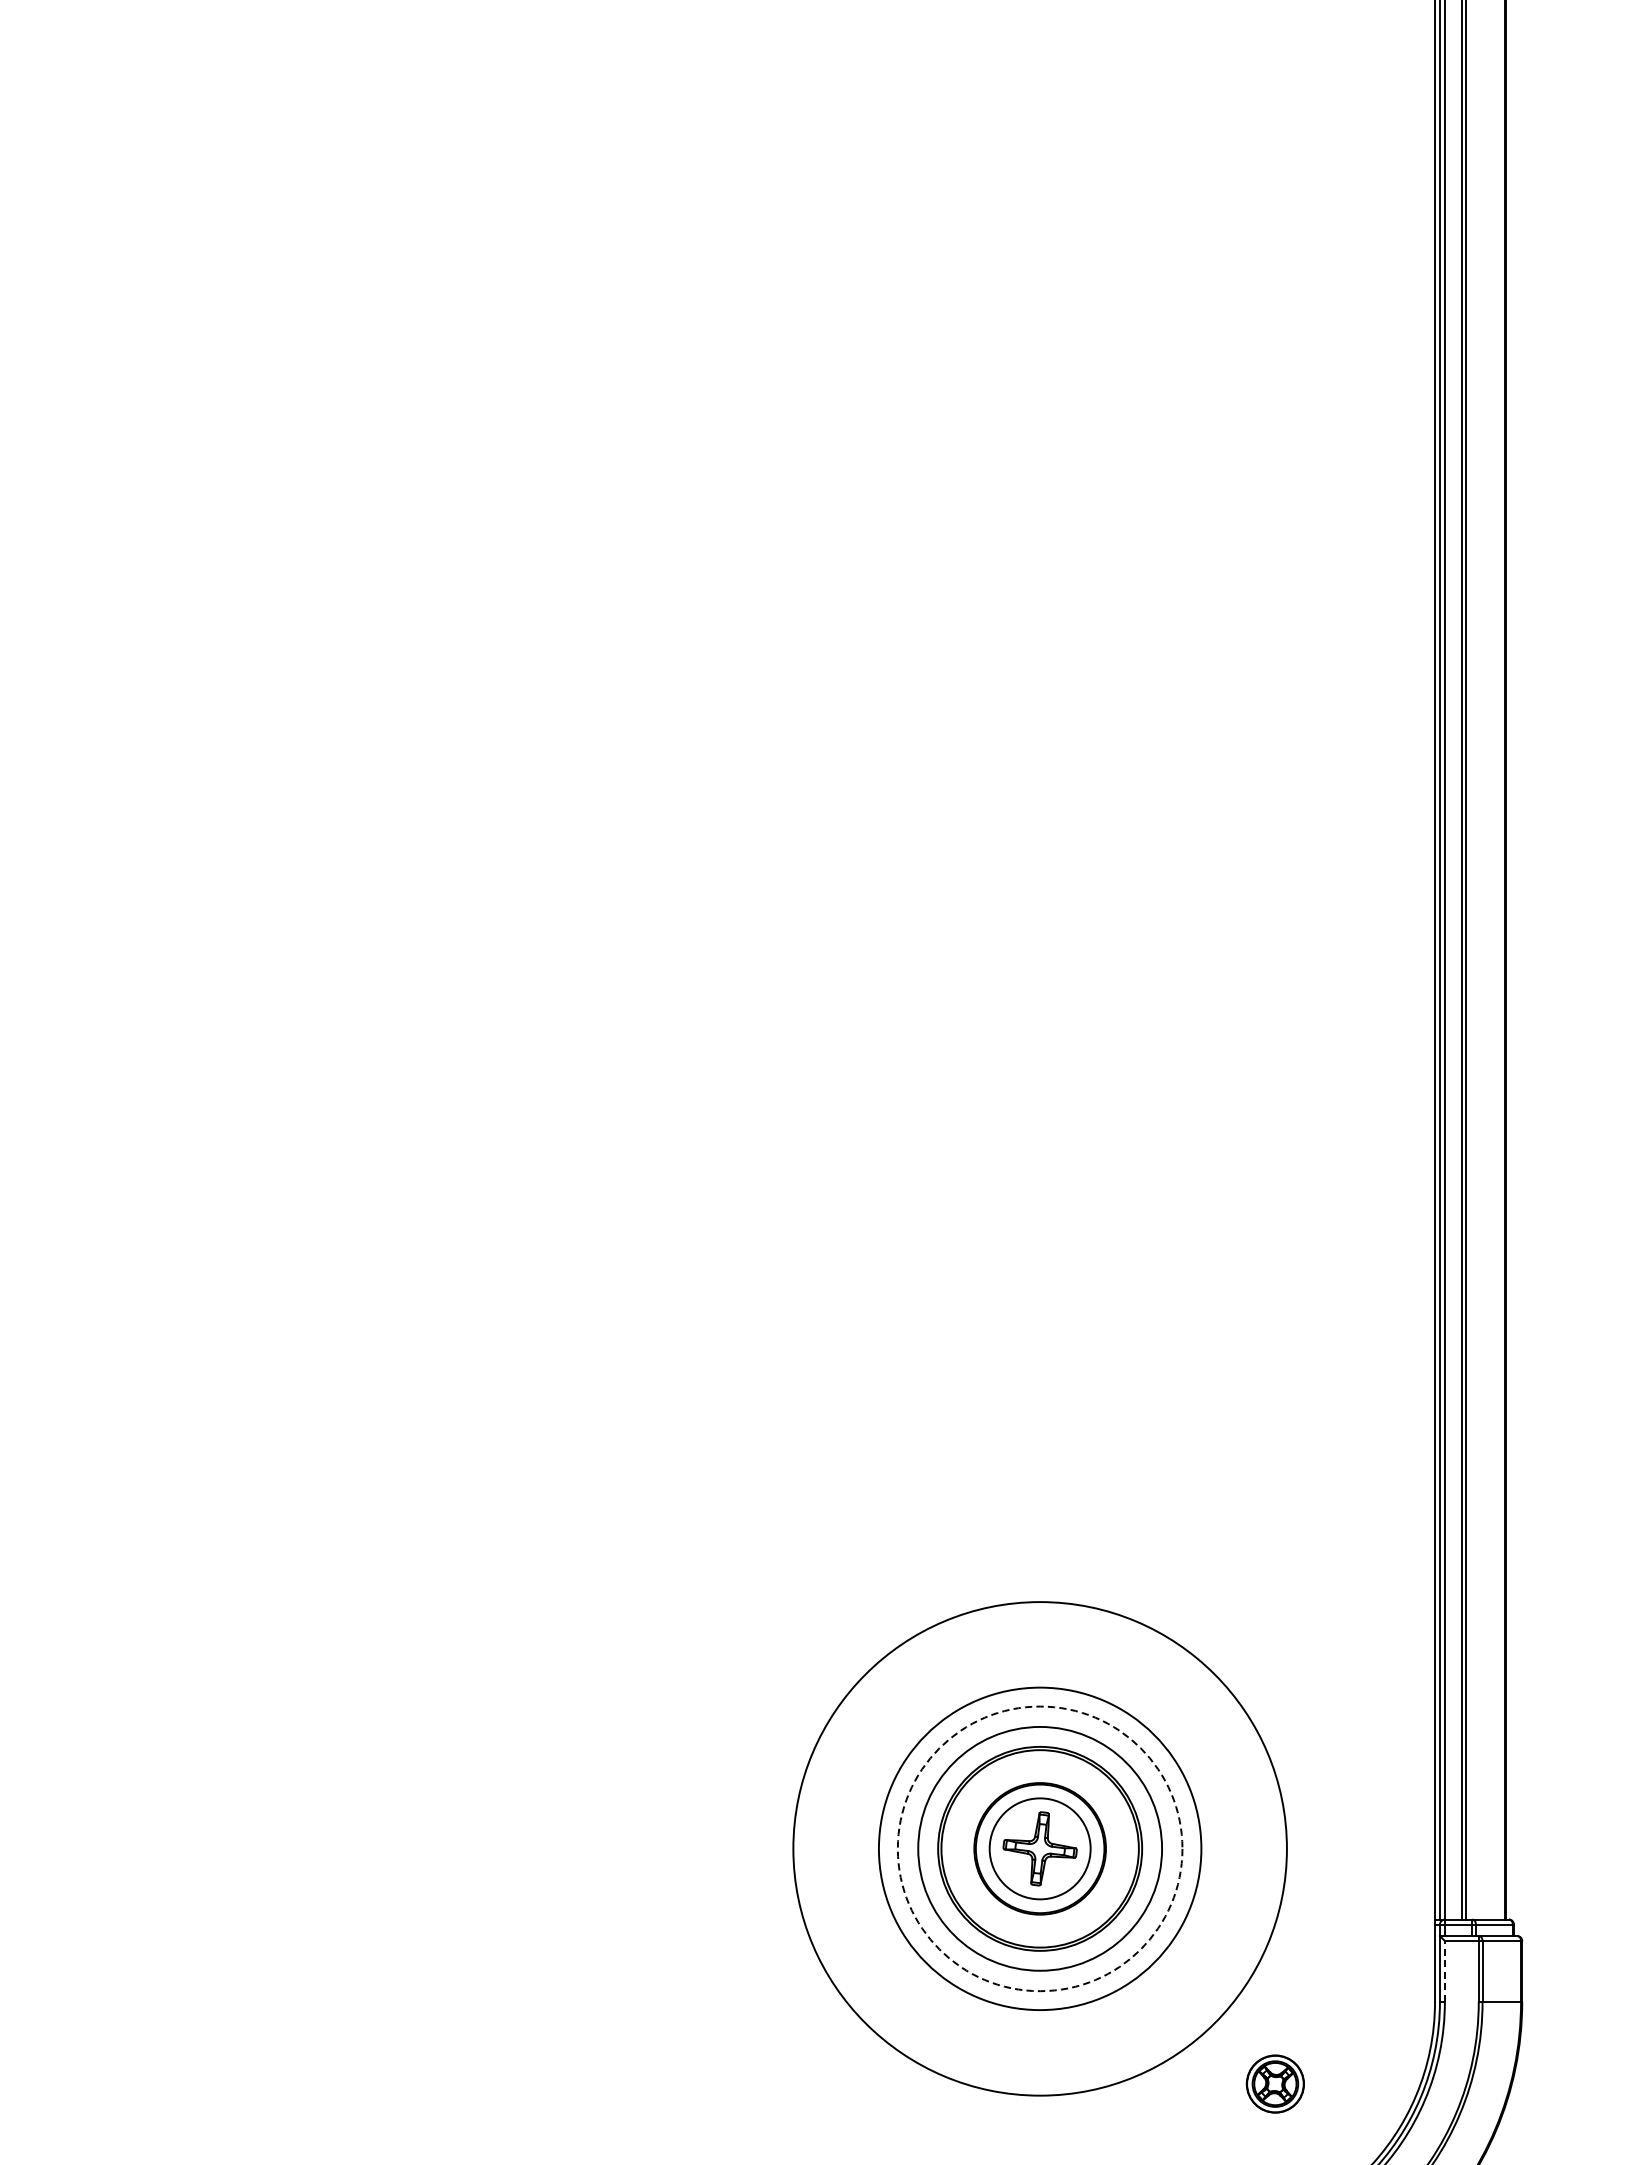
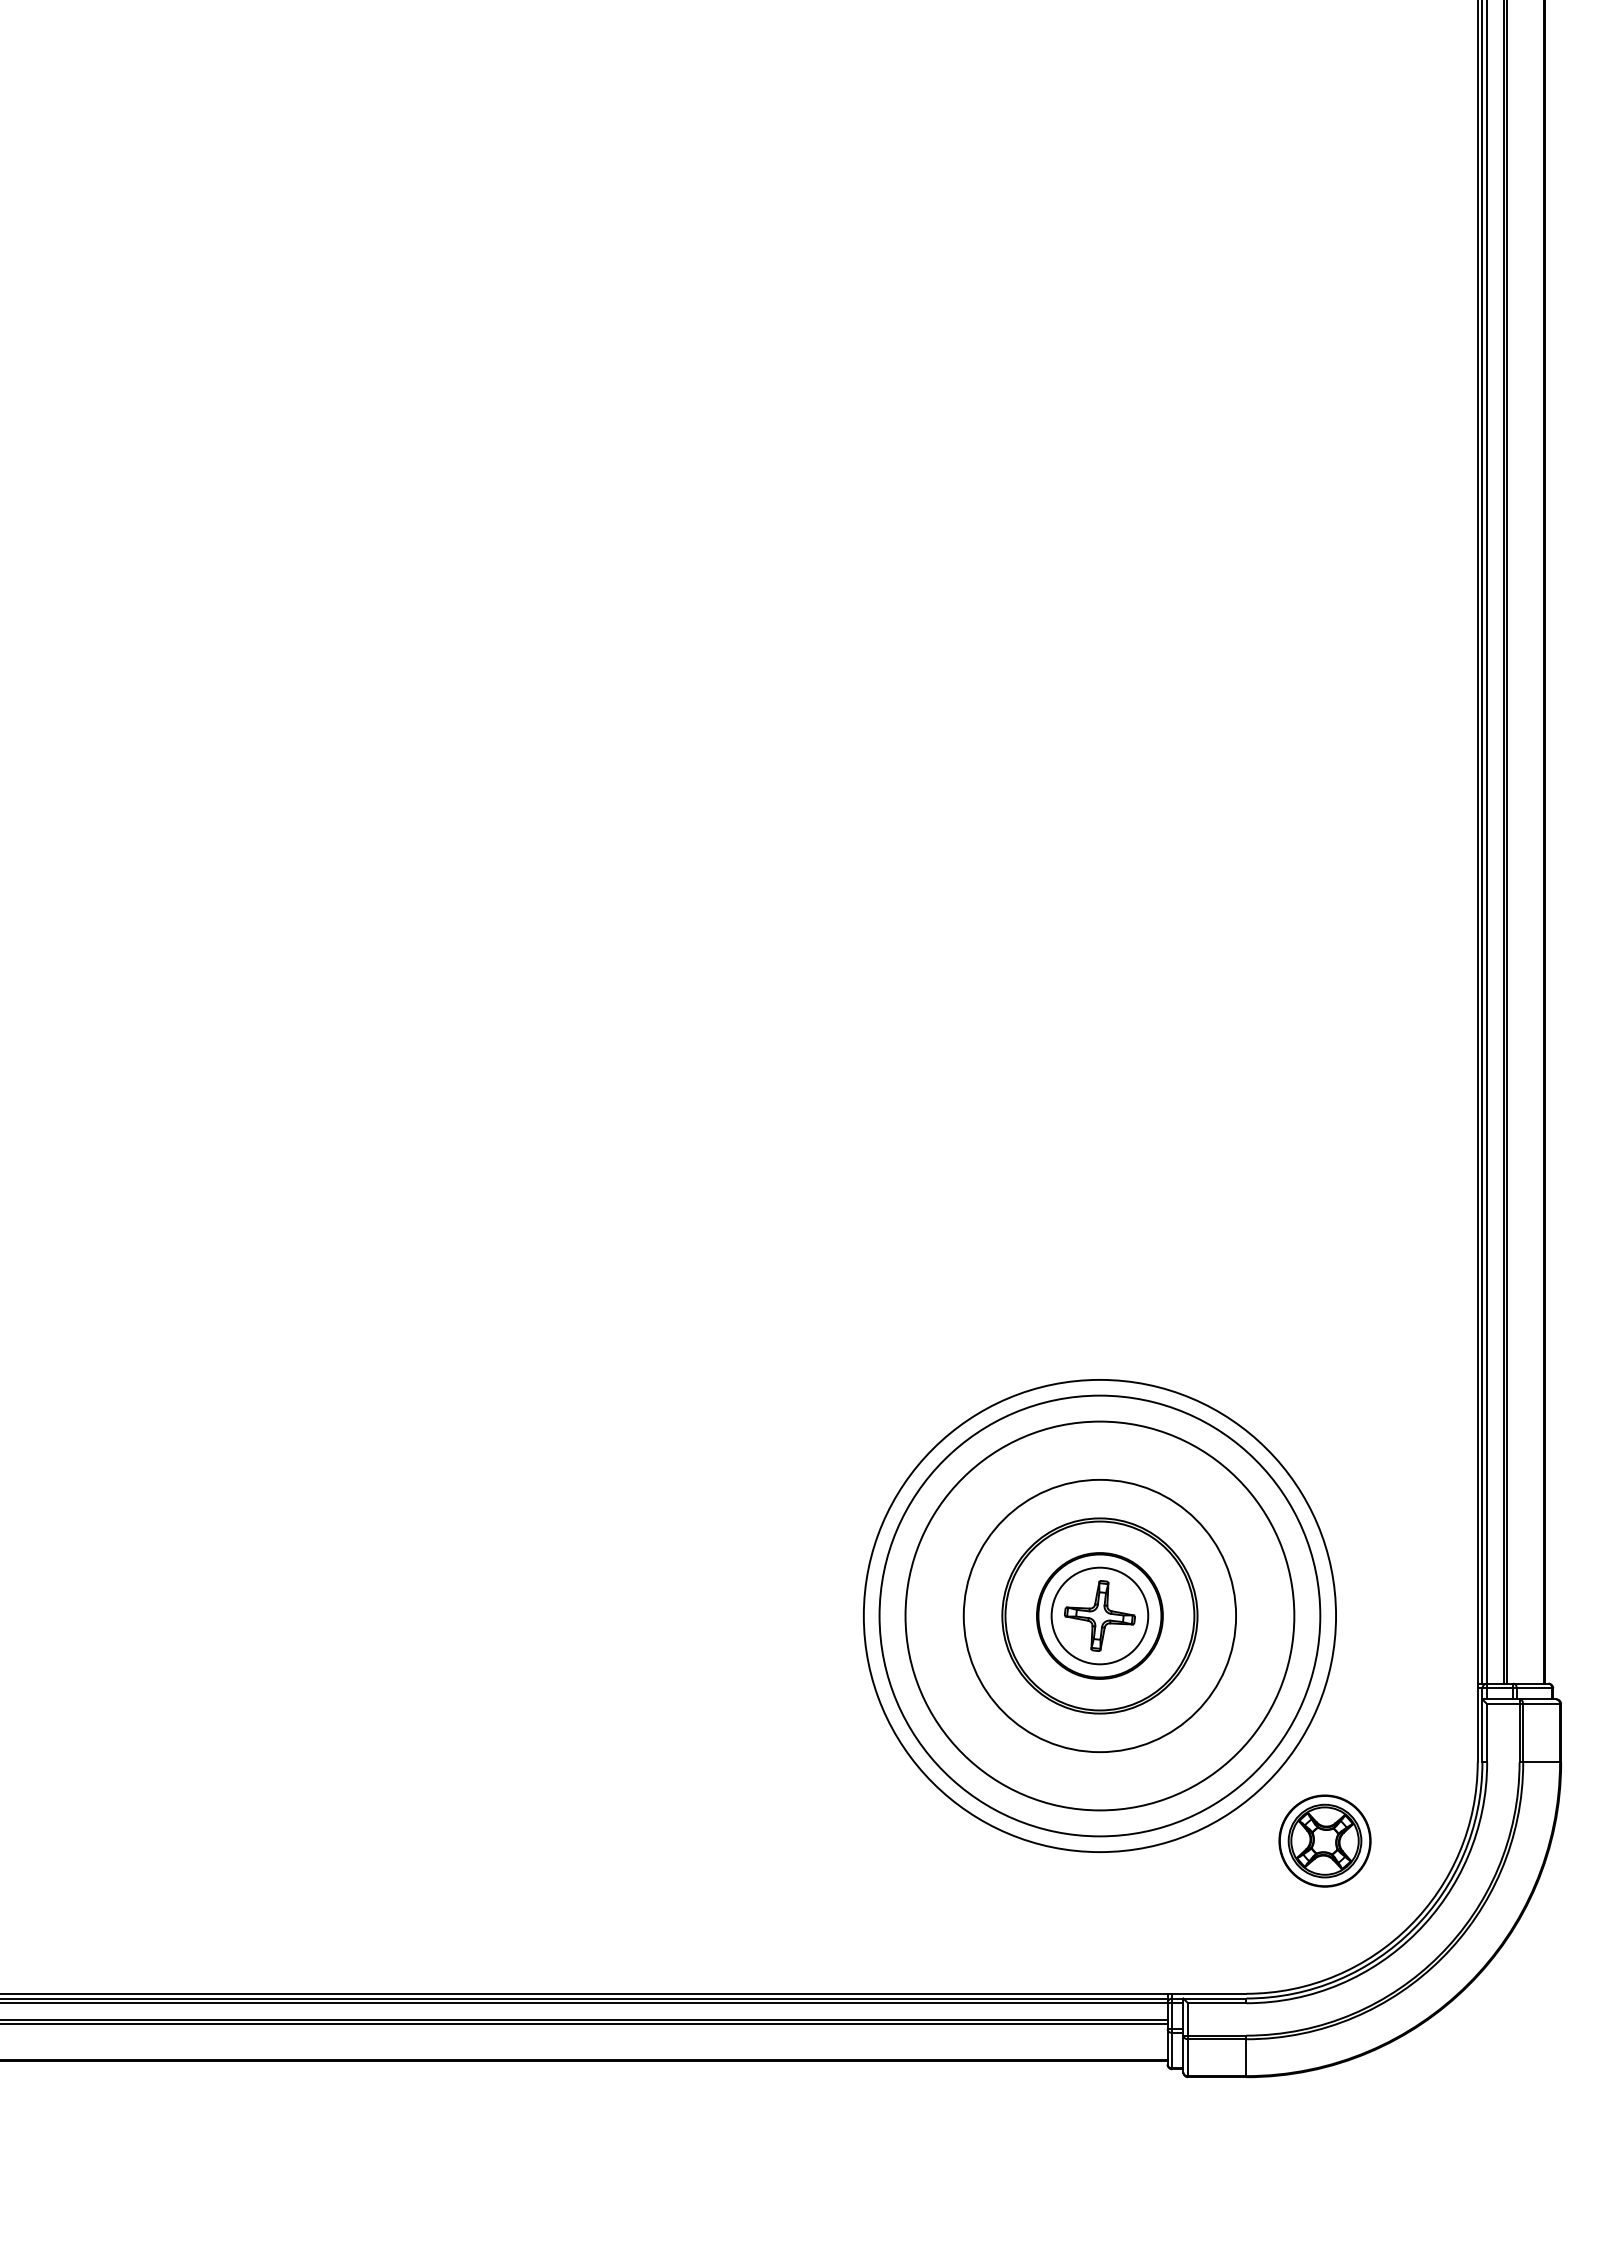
circle: (1039, 1848) -> (1099, 1615), dashed -> solid
circle: (1039, 1848) -> (1099, 1615), size x1.43
circle: (1039, 1848) -> (1099, 1615), size x1.67
line: (1445, 1970) -> (1487, 1732), dashed -> solid
part: (1274, 2083) -> (1324, 1840), size x1.67

